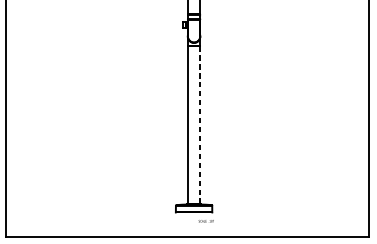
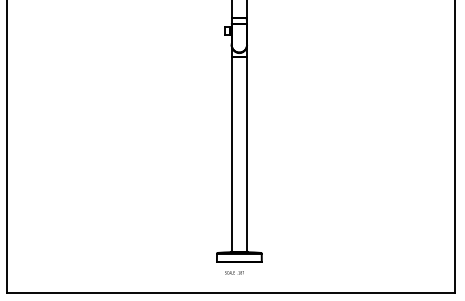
line: (199, 124) -> (246, 153), dashed -> solid
text: (206, 220) -> (234, 272), moved

